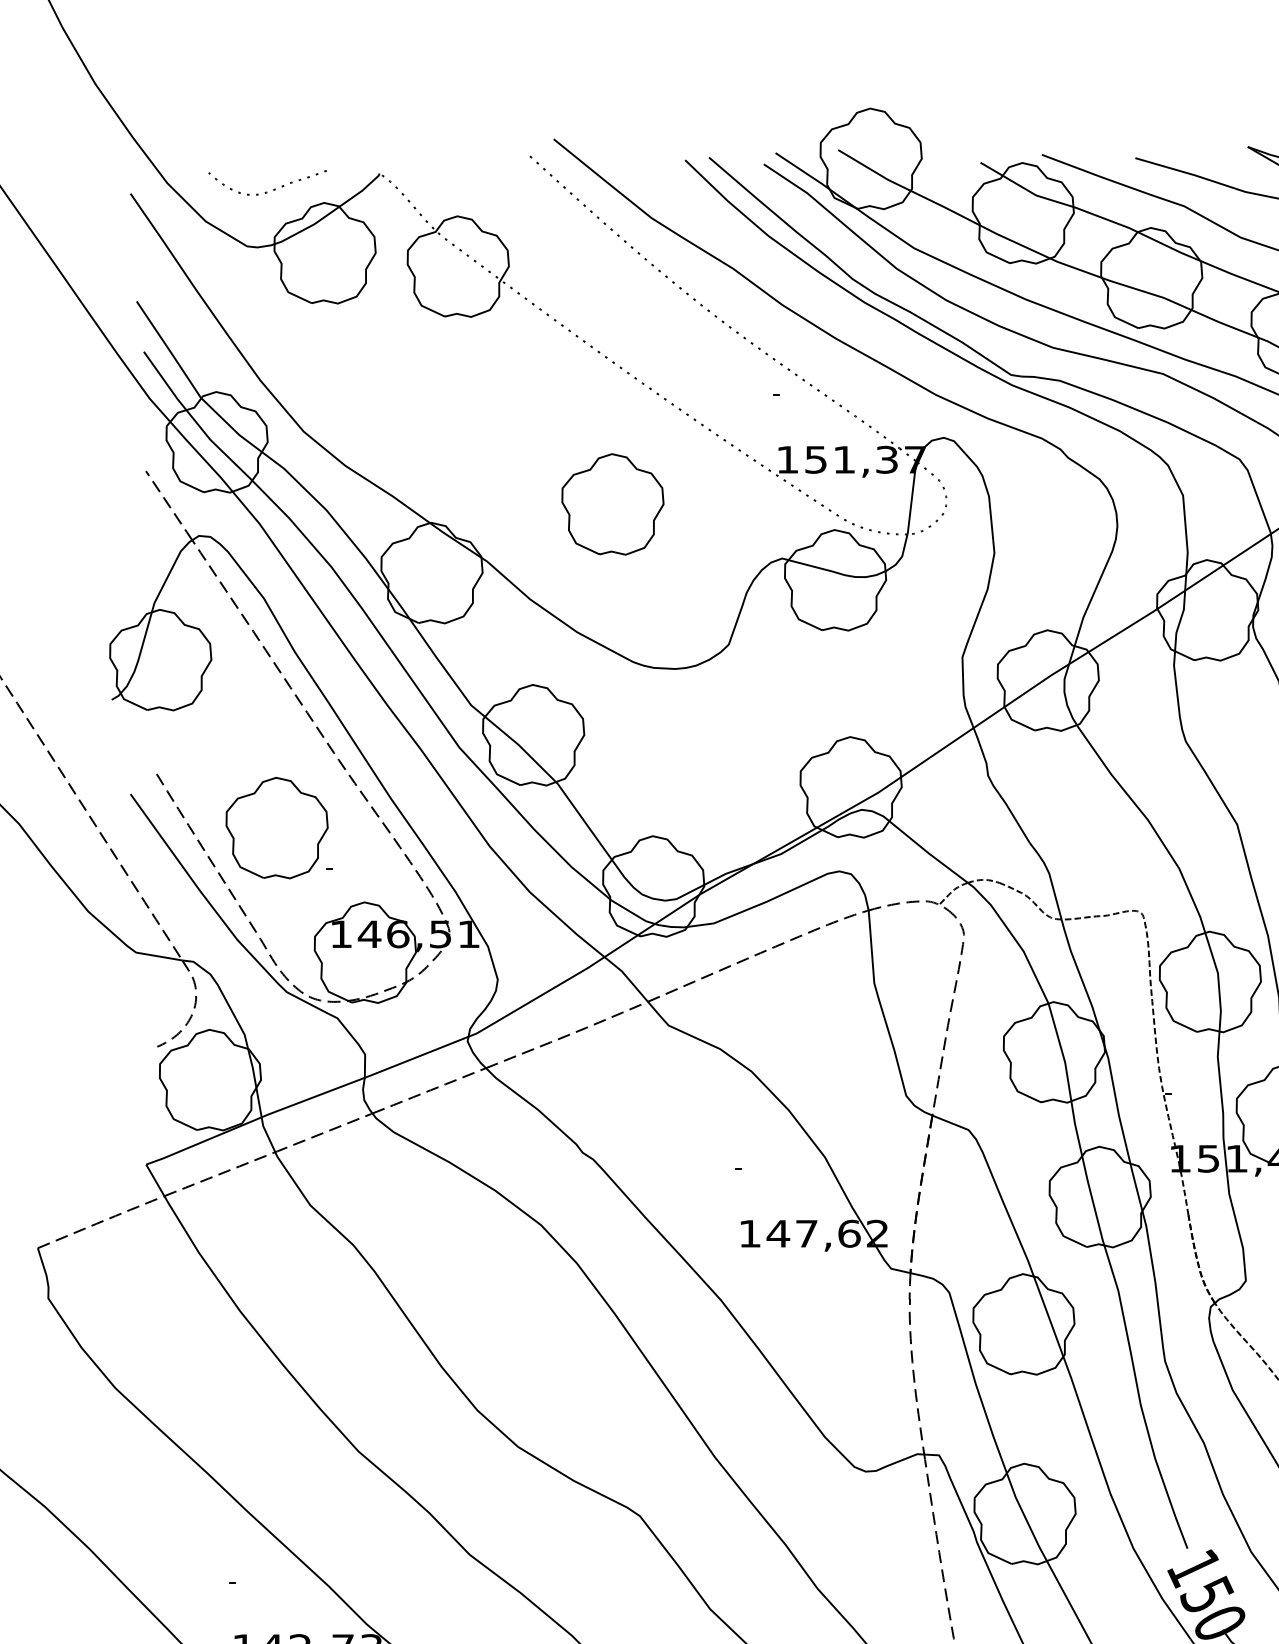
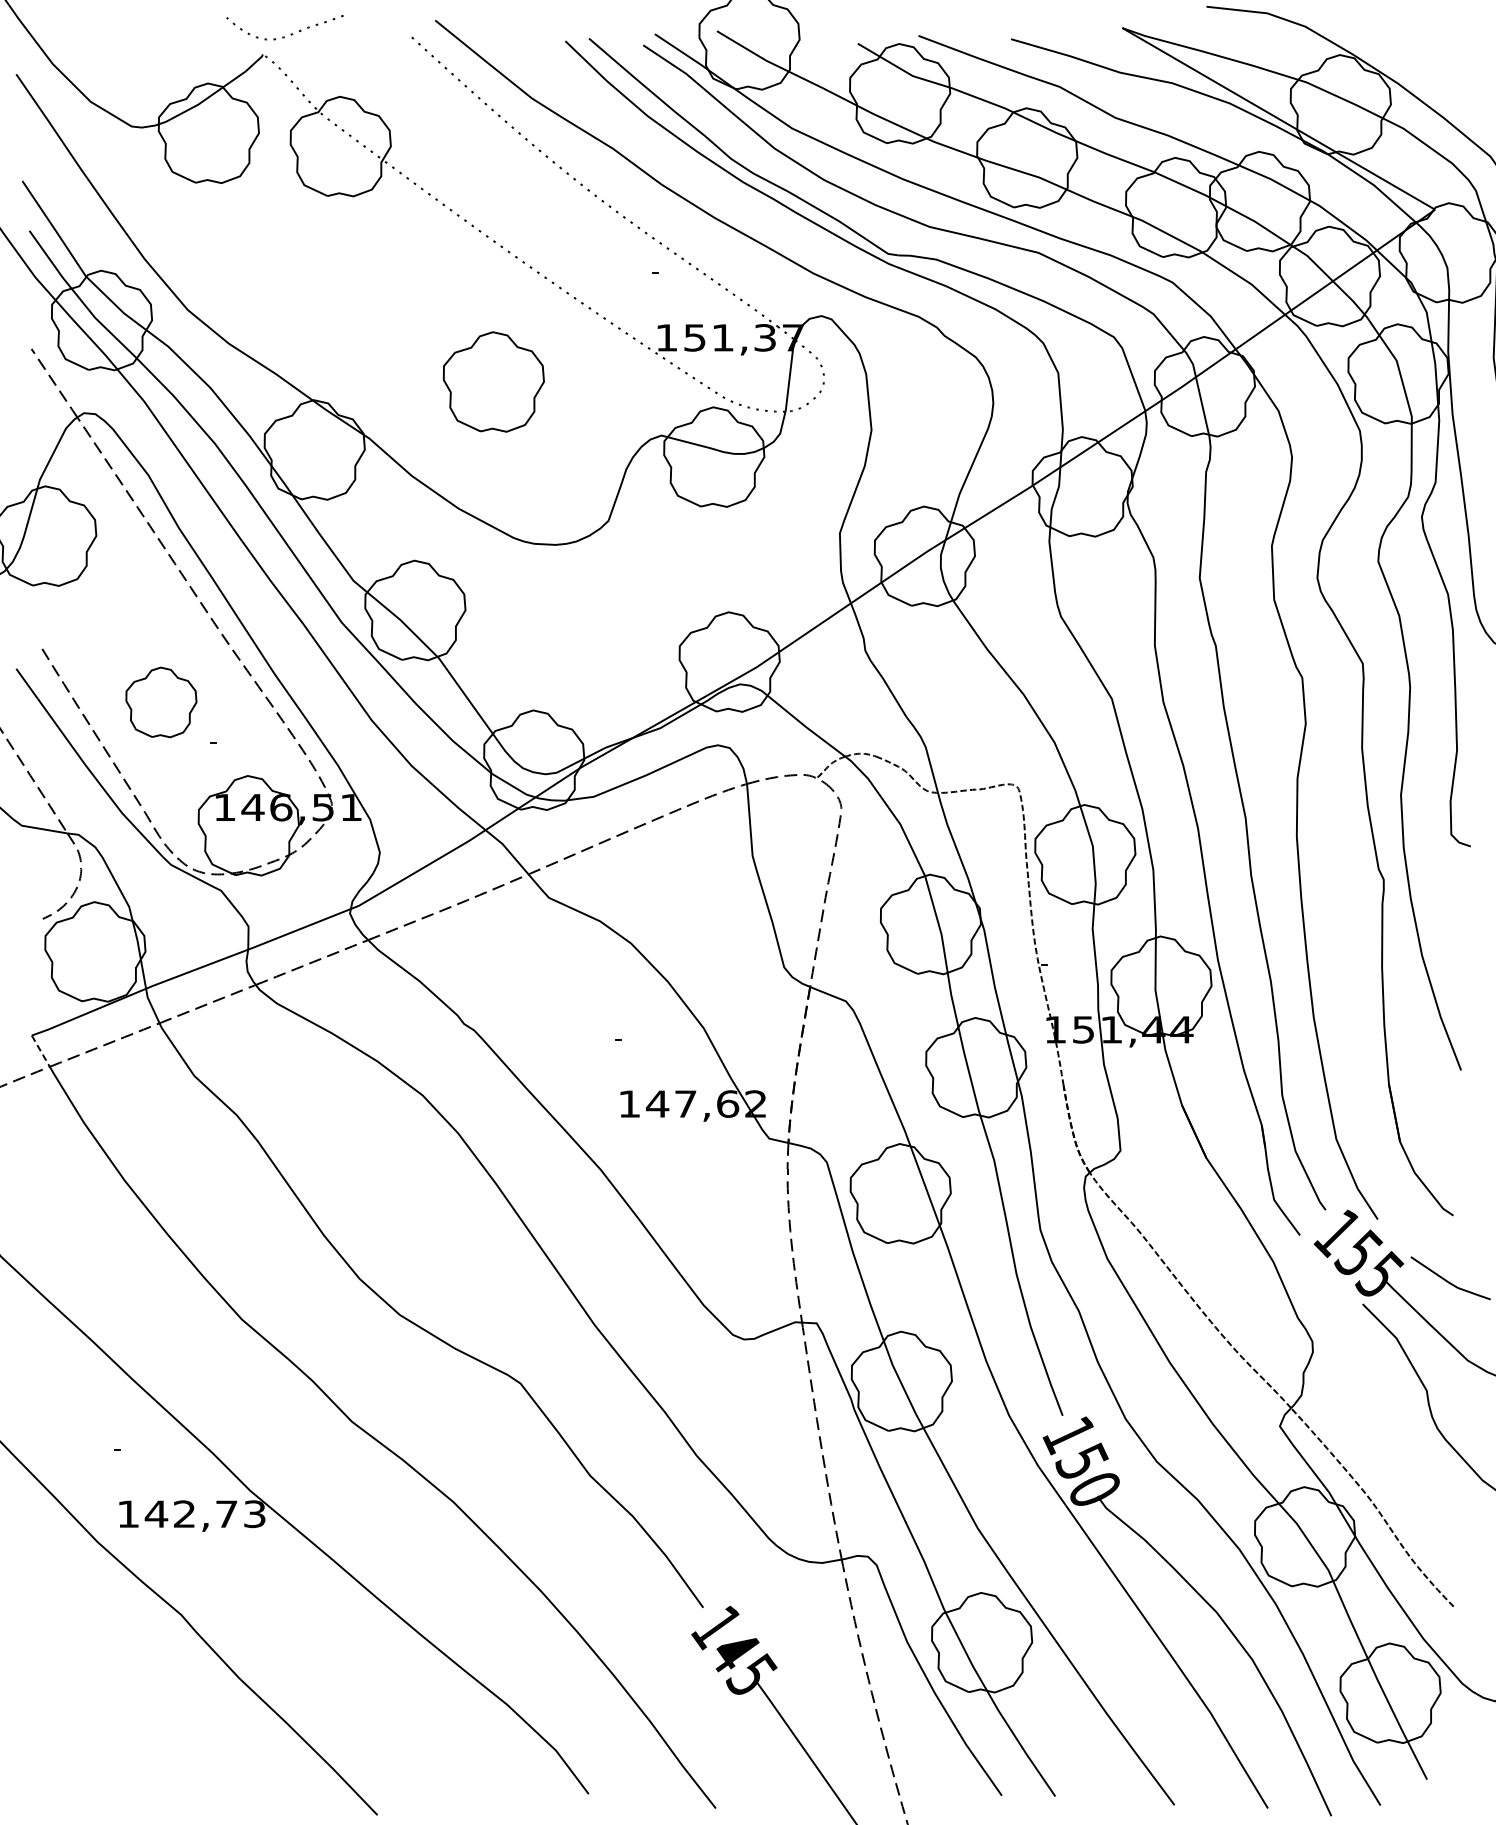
curve: (267, 191) -> (284, 36), moved
part: (277, 828) -> (161, 702), size x0.7
line: (156, 1180) -> (41, 1051), solid -> dashed

